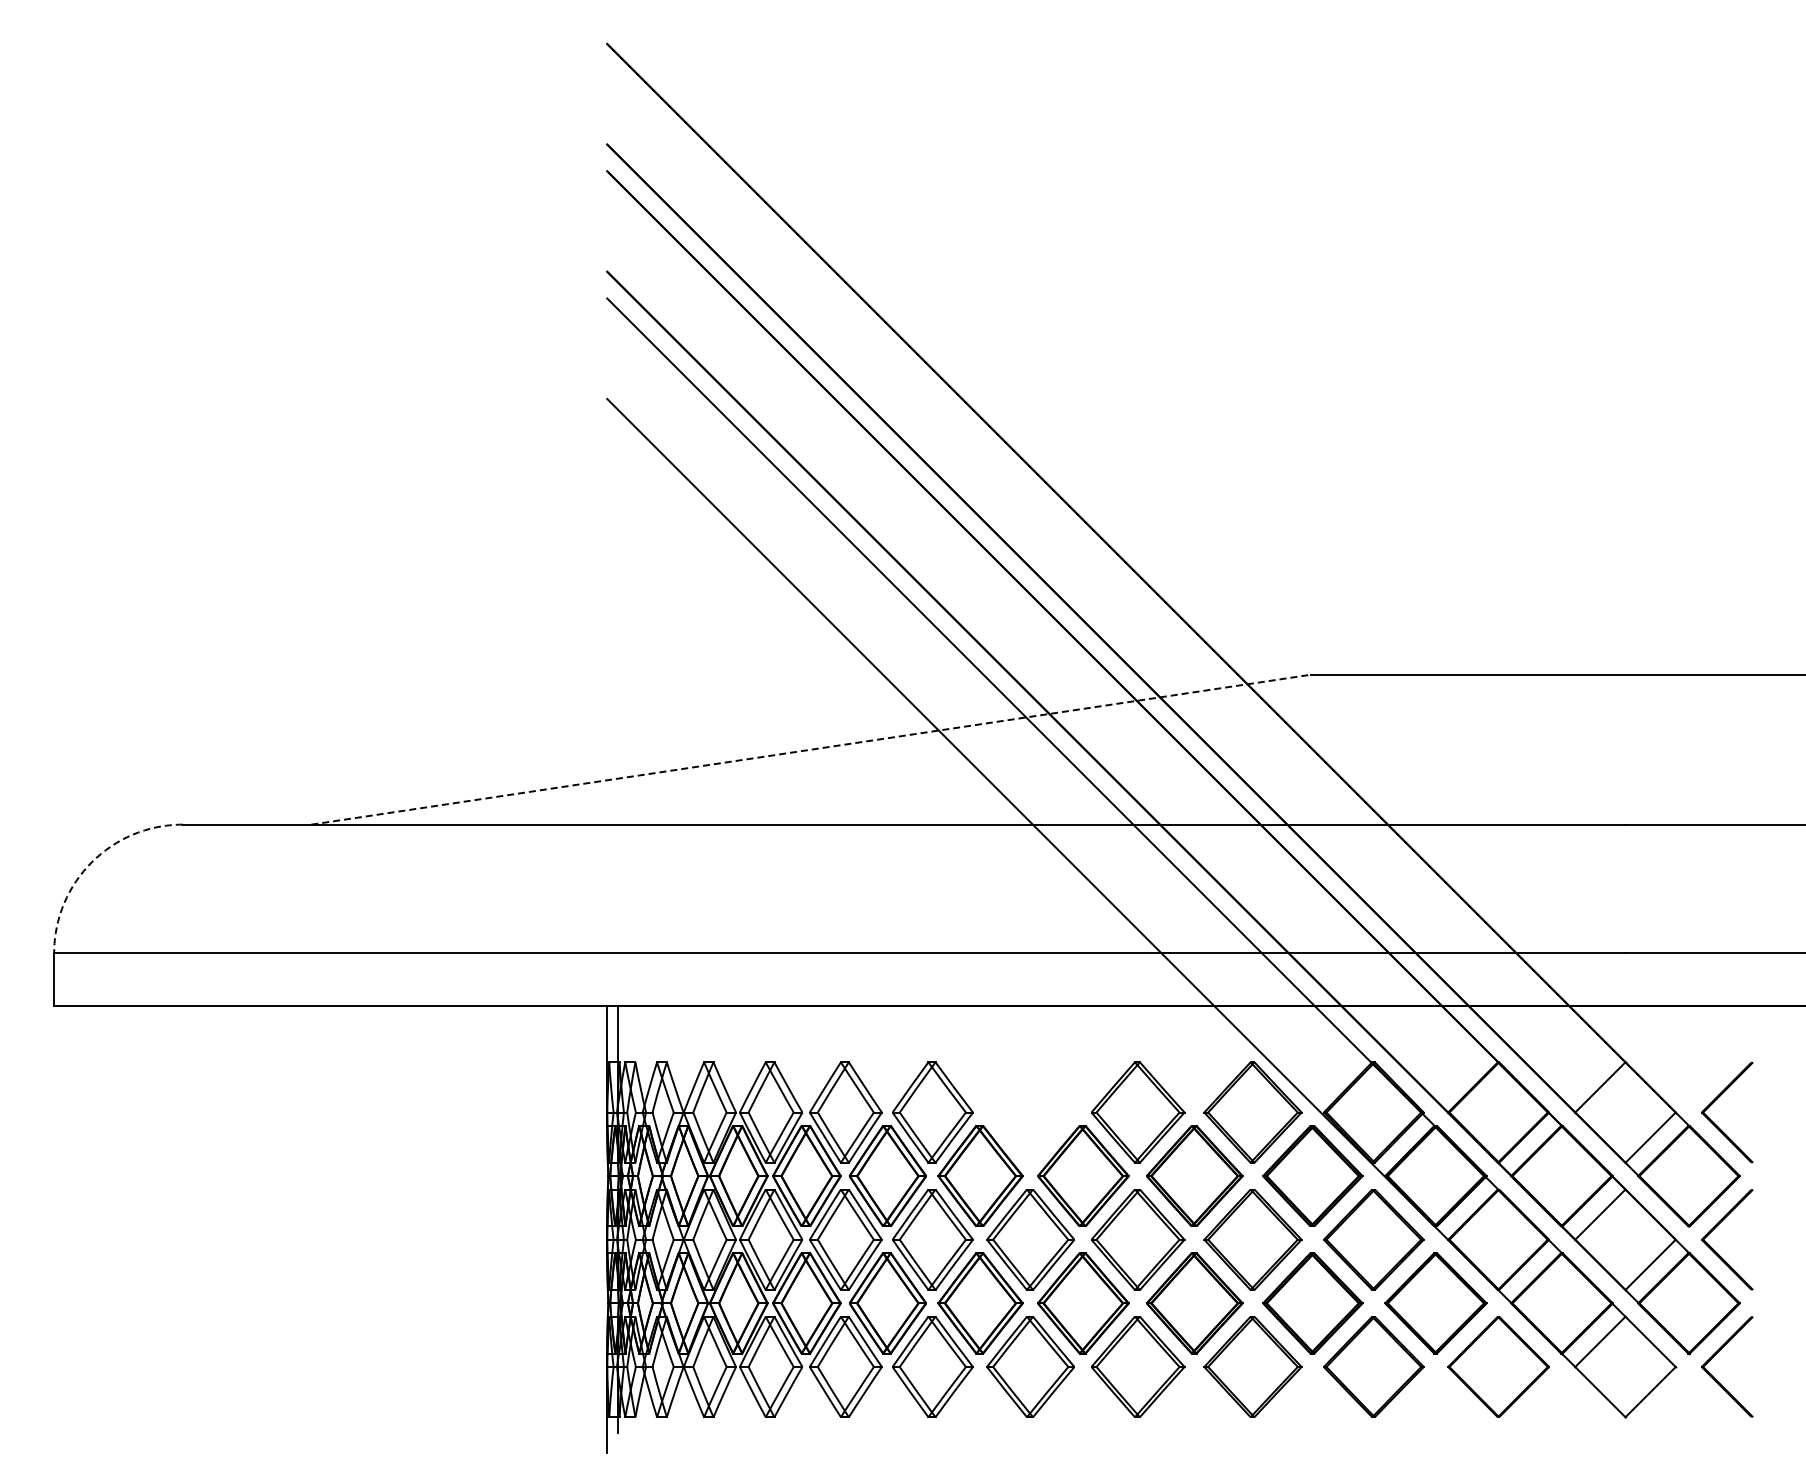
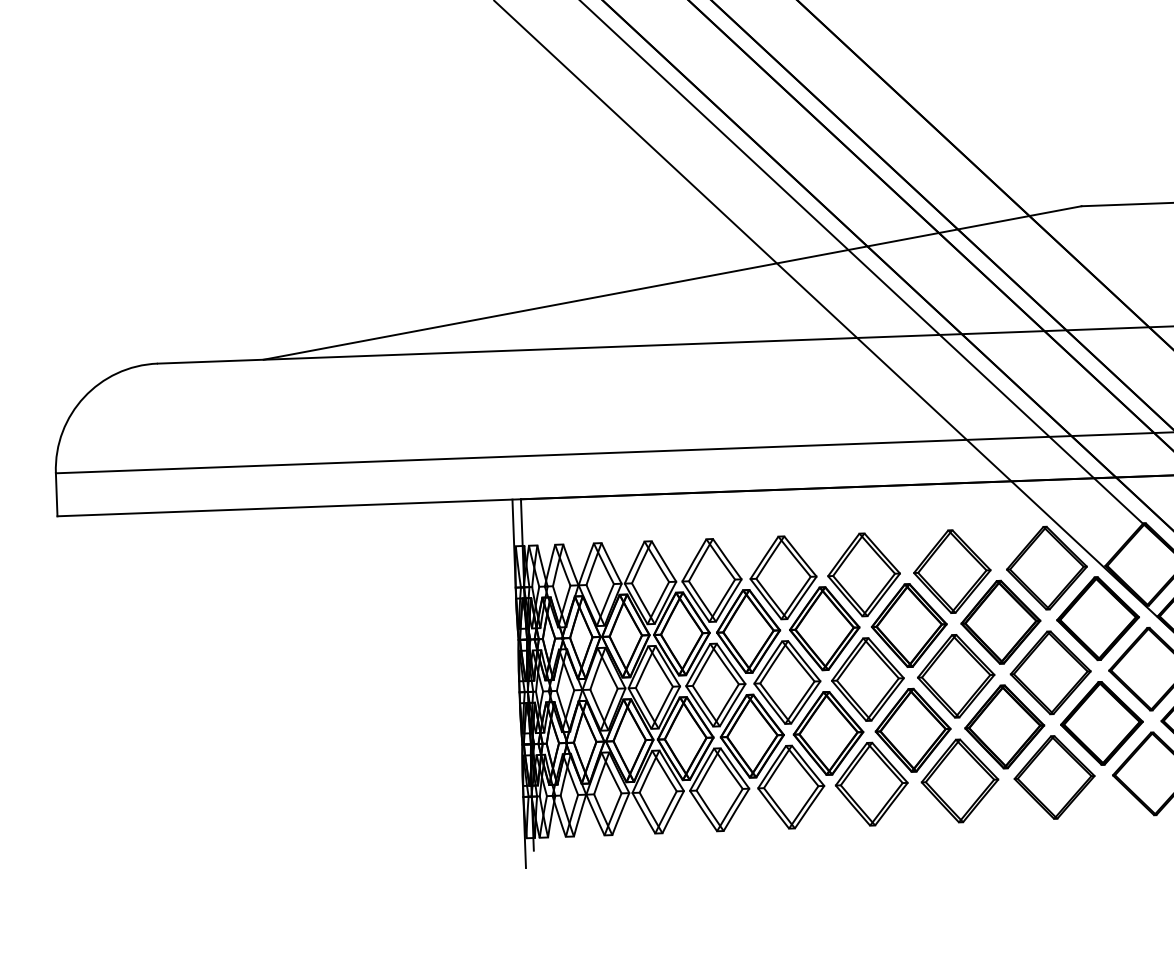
line: (811, 749) -> (672, 282), dashed -> solid
arc: (91, 862) -> (83, 397), dashed -> solid
part: (1030, 1112) -> (863, 574), added

